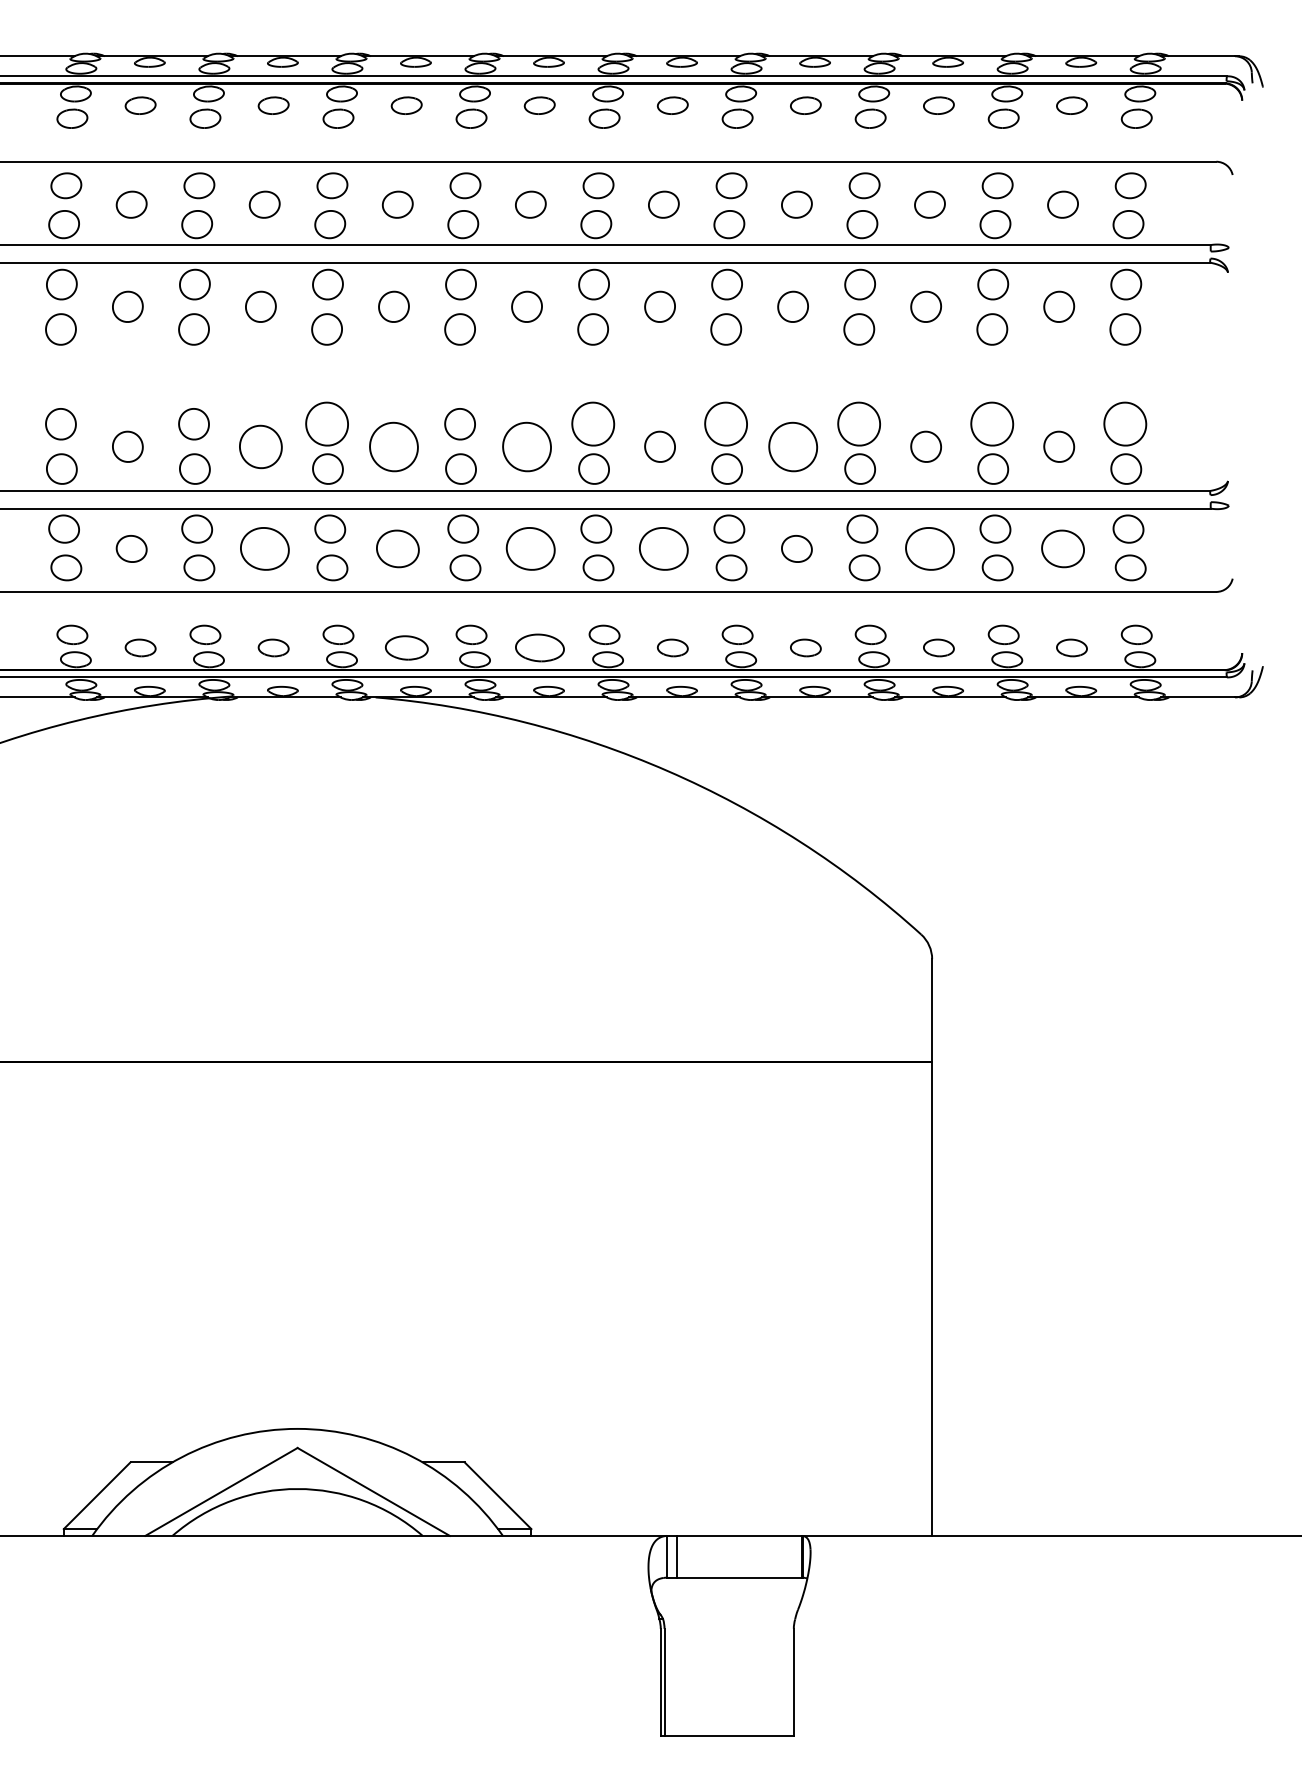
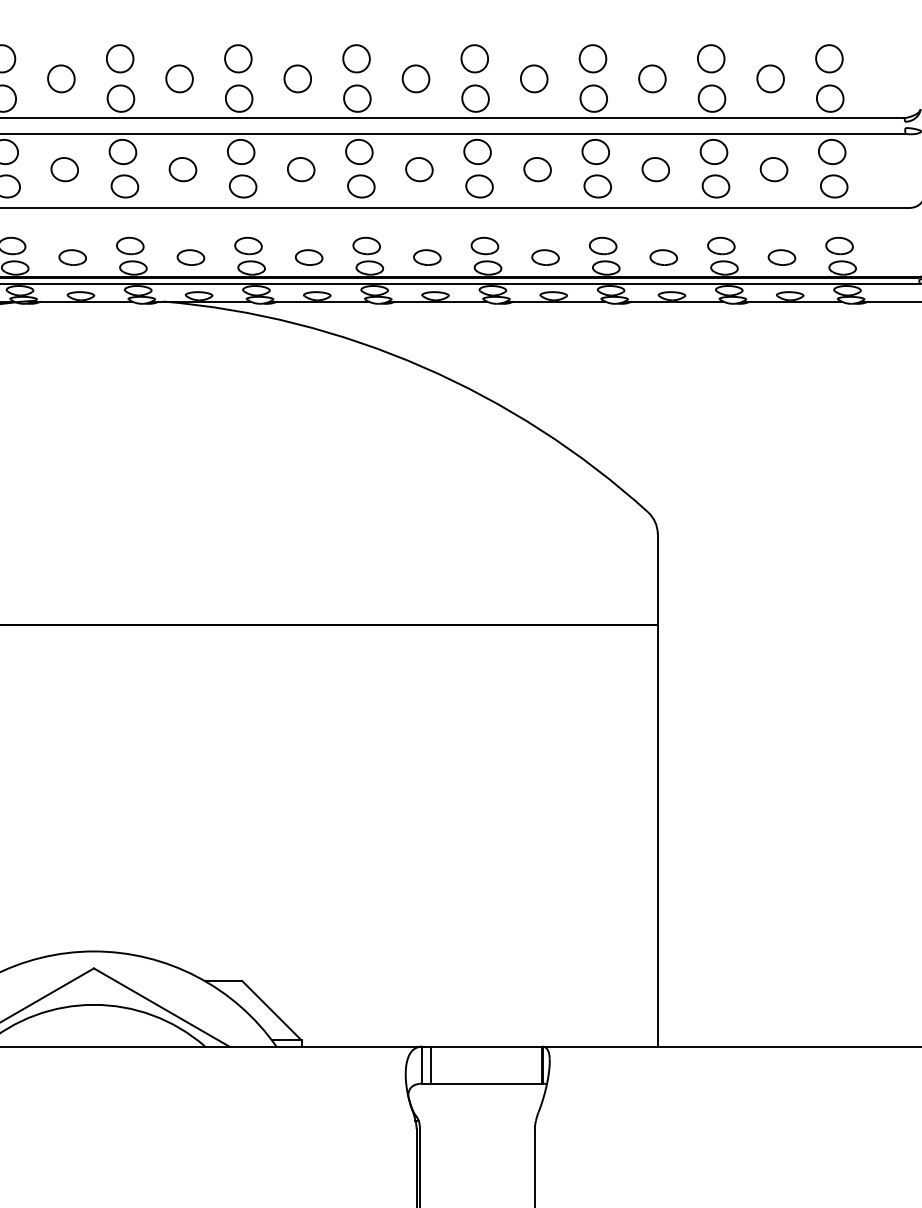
part: (326, 424) -> (119, 59), size x0.71
part: (592, 424) -> (355, 59), size x0.71
part: (726, 424) -> (475, 59), size x0.71
part: (859, 424) -> (593, 59), size x0.71
part: (992, 424) -> (711, 59), size x0.71
part: (1125, 424) -> (829, 59), size x0.71
part: (260, 446) -> (60, 78), size x0.71
part: (393, 446) -> (179, 78), size x0.62
part: (526, 446) -> (297, 78), size x0.62
part: (792, 446) -> (533, 78), size x0.62
part: (264, 548) -> (64, 169), size x0.62
part: (397, 548) -> (182, 169), size x0.71
part: (530, 548) -> (300, 169), size x0.62
part: (663, 548) -> (419, 169), size x0.62
part: (929, 548) -> (655, 169), size x0.62
part: (1062, 548) -> (773, 169), size x0.71
part: (406, 647) -> (190, 257), size x0.71
part: (539, 647) -> (308, 257), size x0.62

